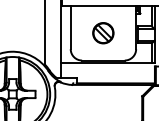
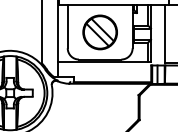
part: (102, 33) -> (99, 32), size x1.67

